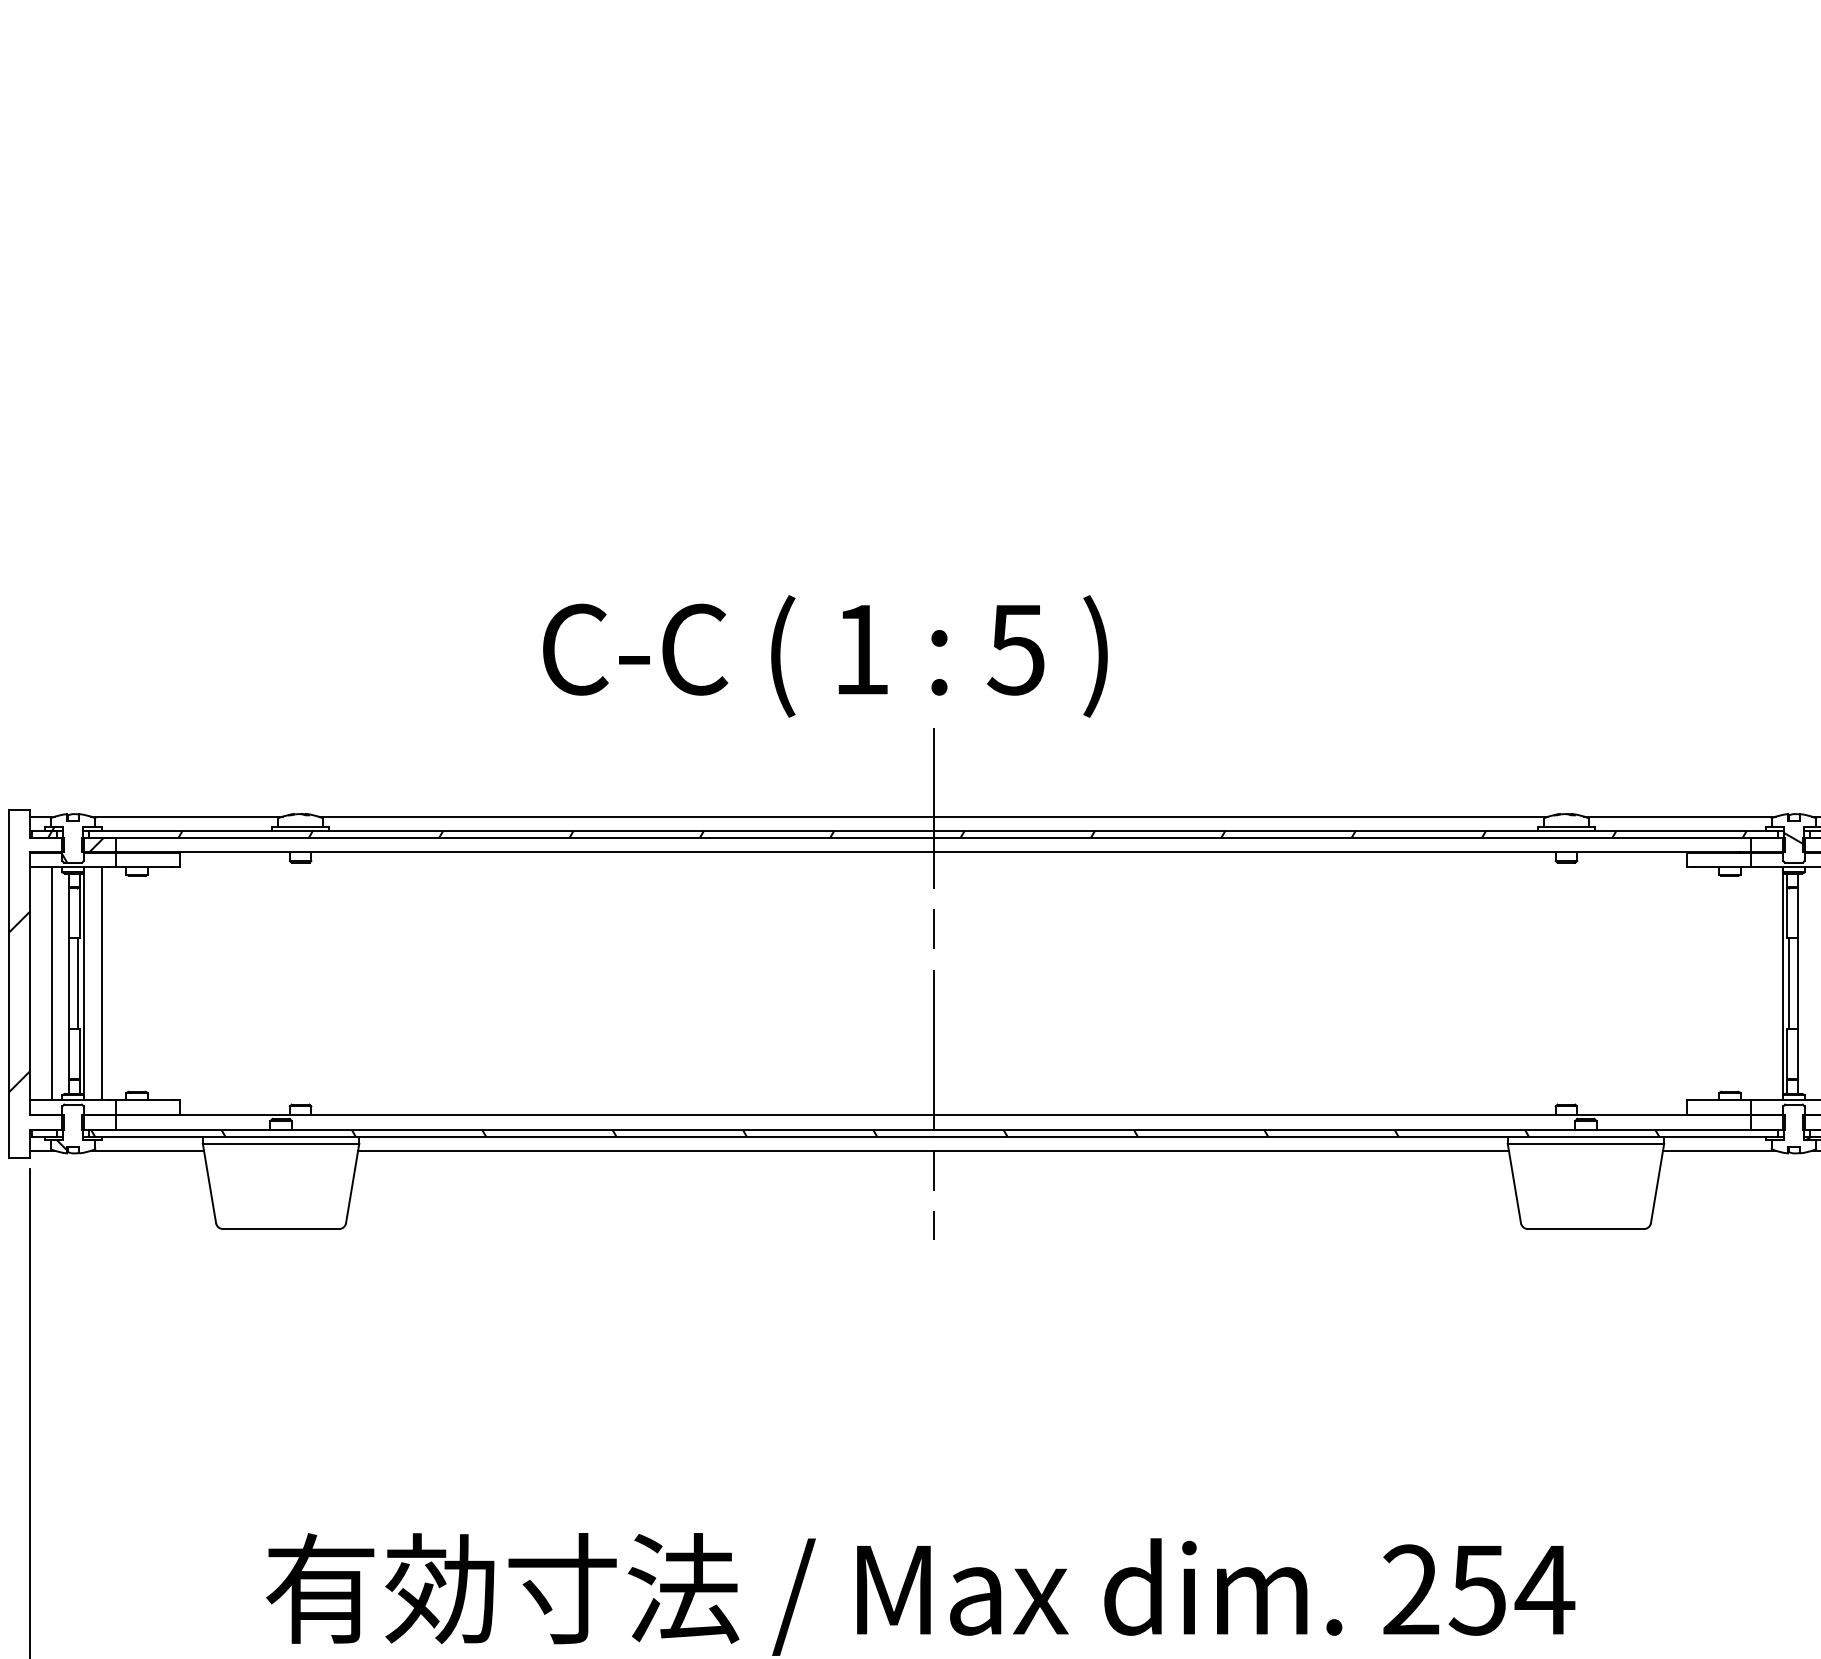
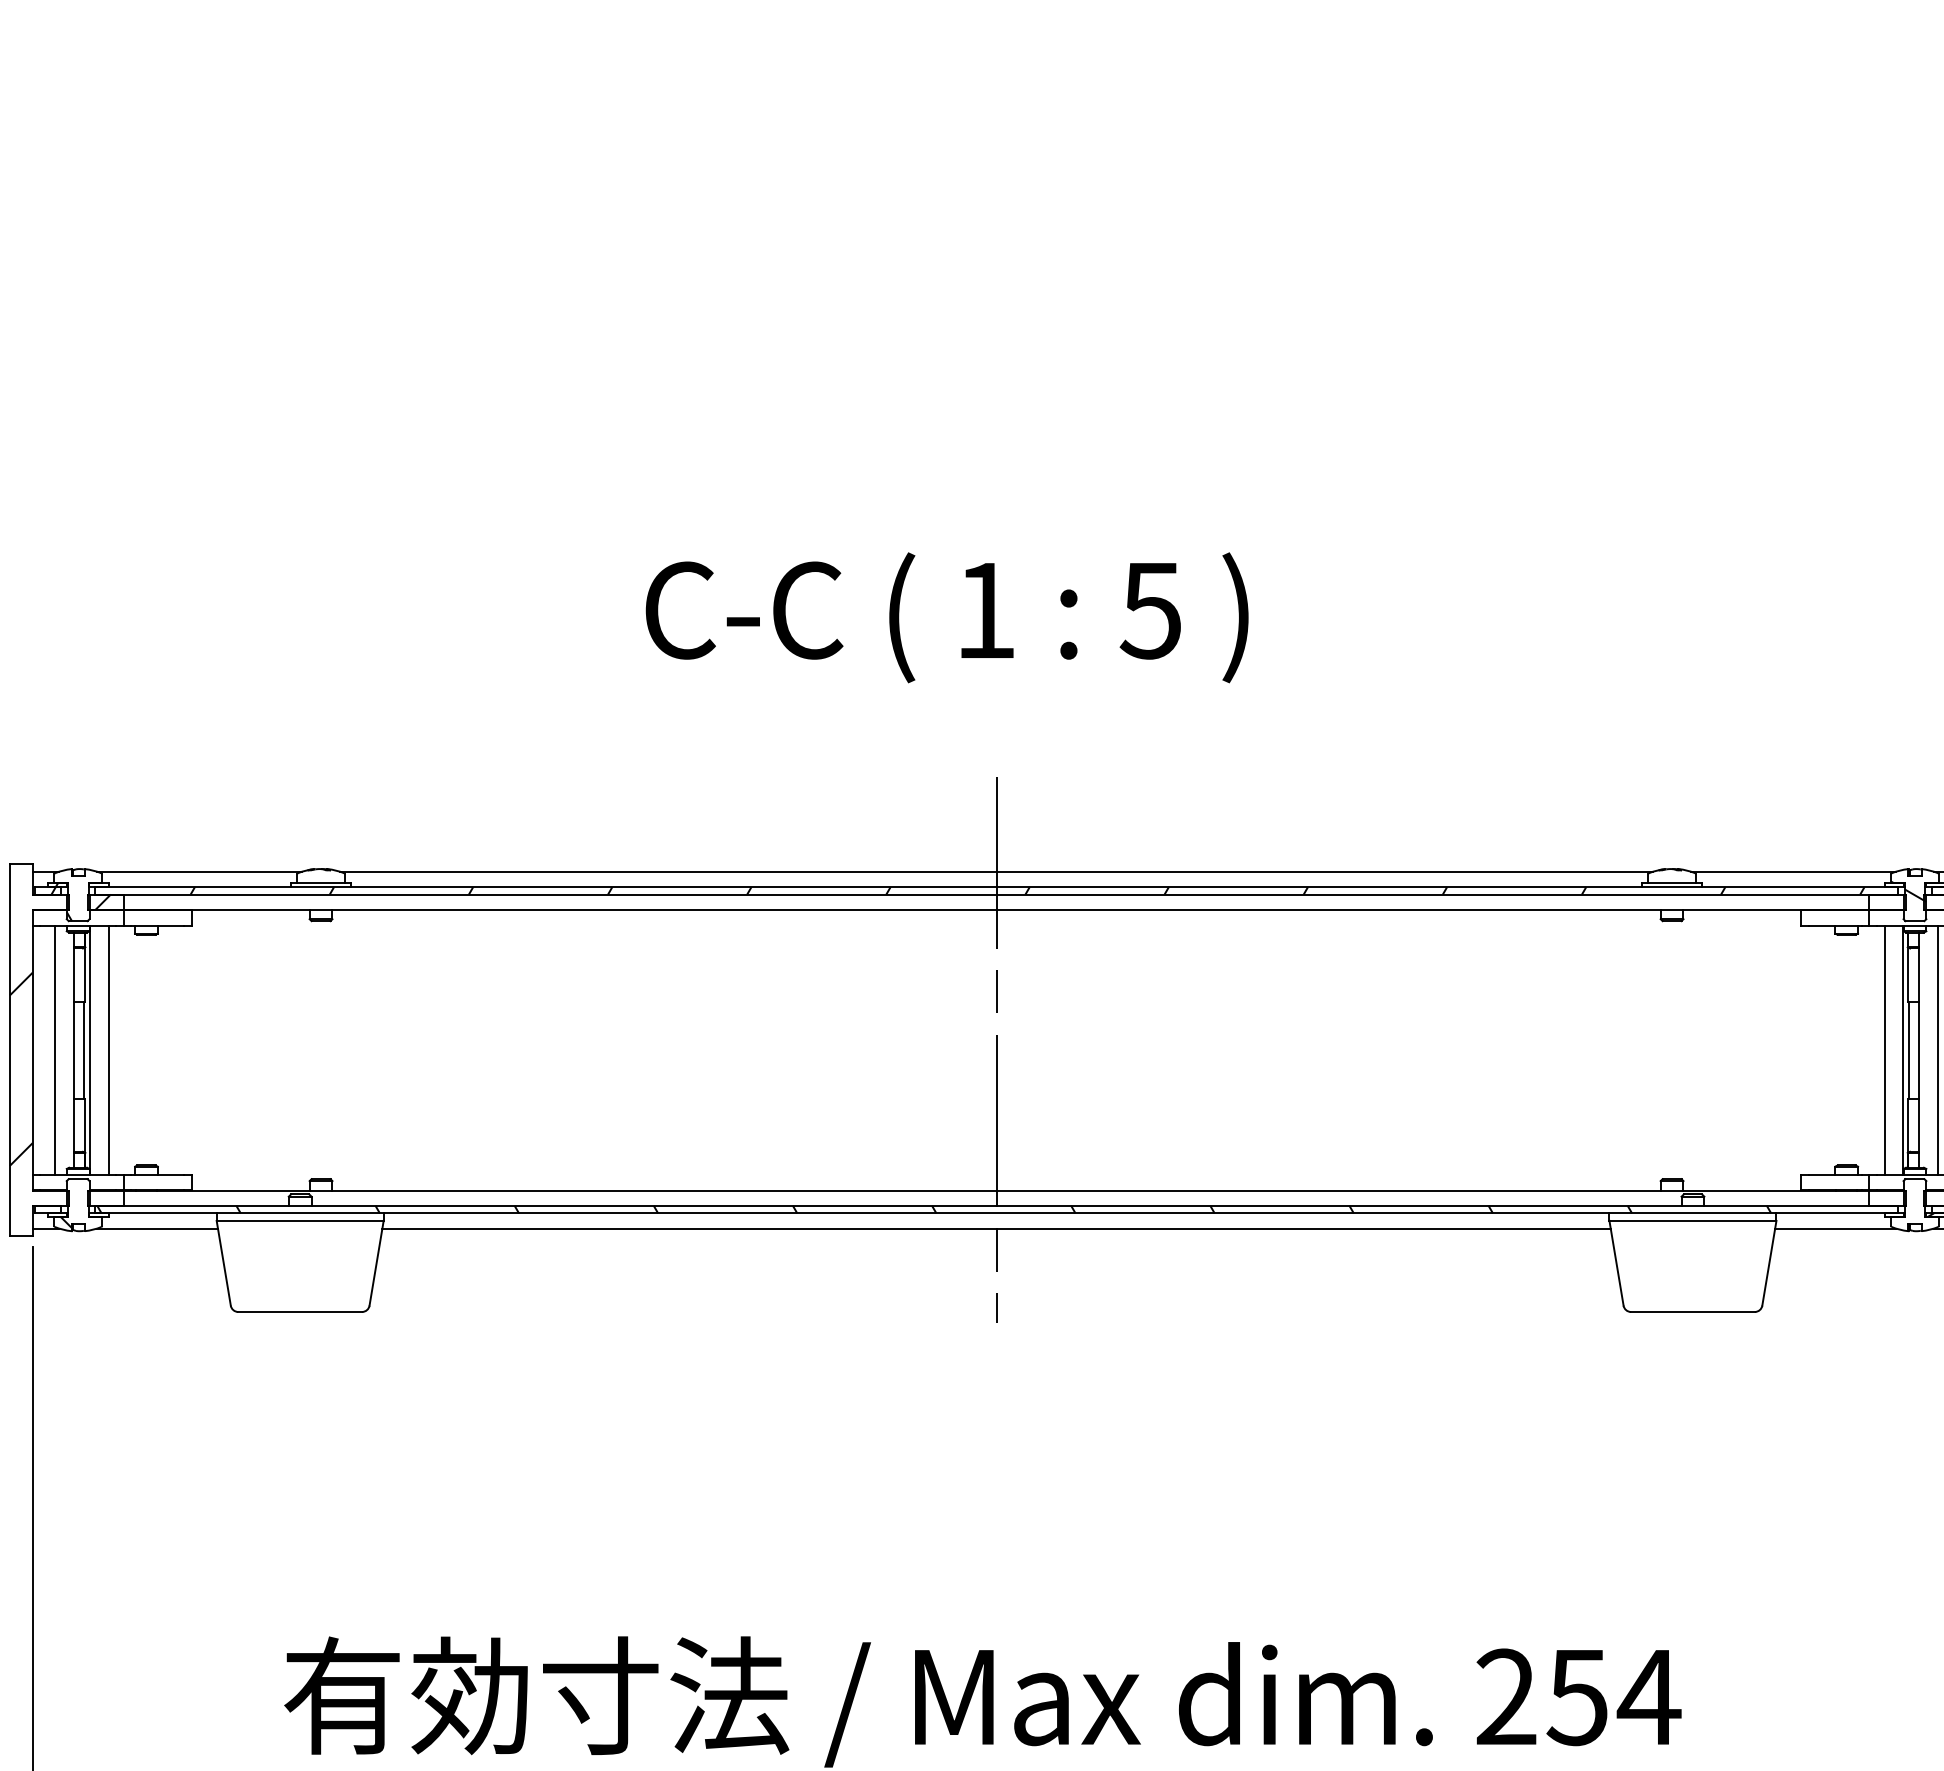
text: (824, 656) -> (946, 617), moved
line: (1765, 983) -> (1884, 1049), added
line: (1815, 983) -> (1937, 1049), added

